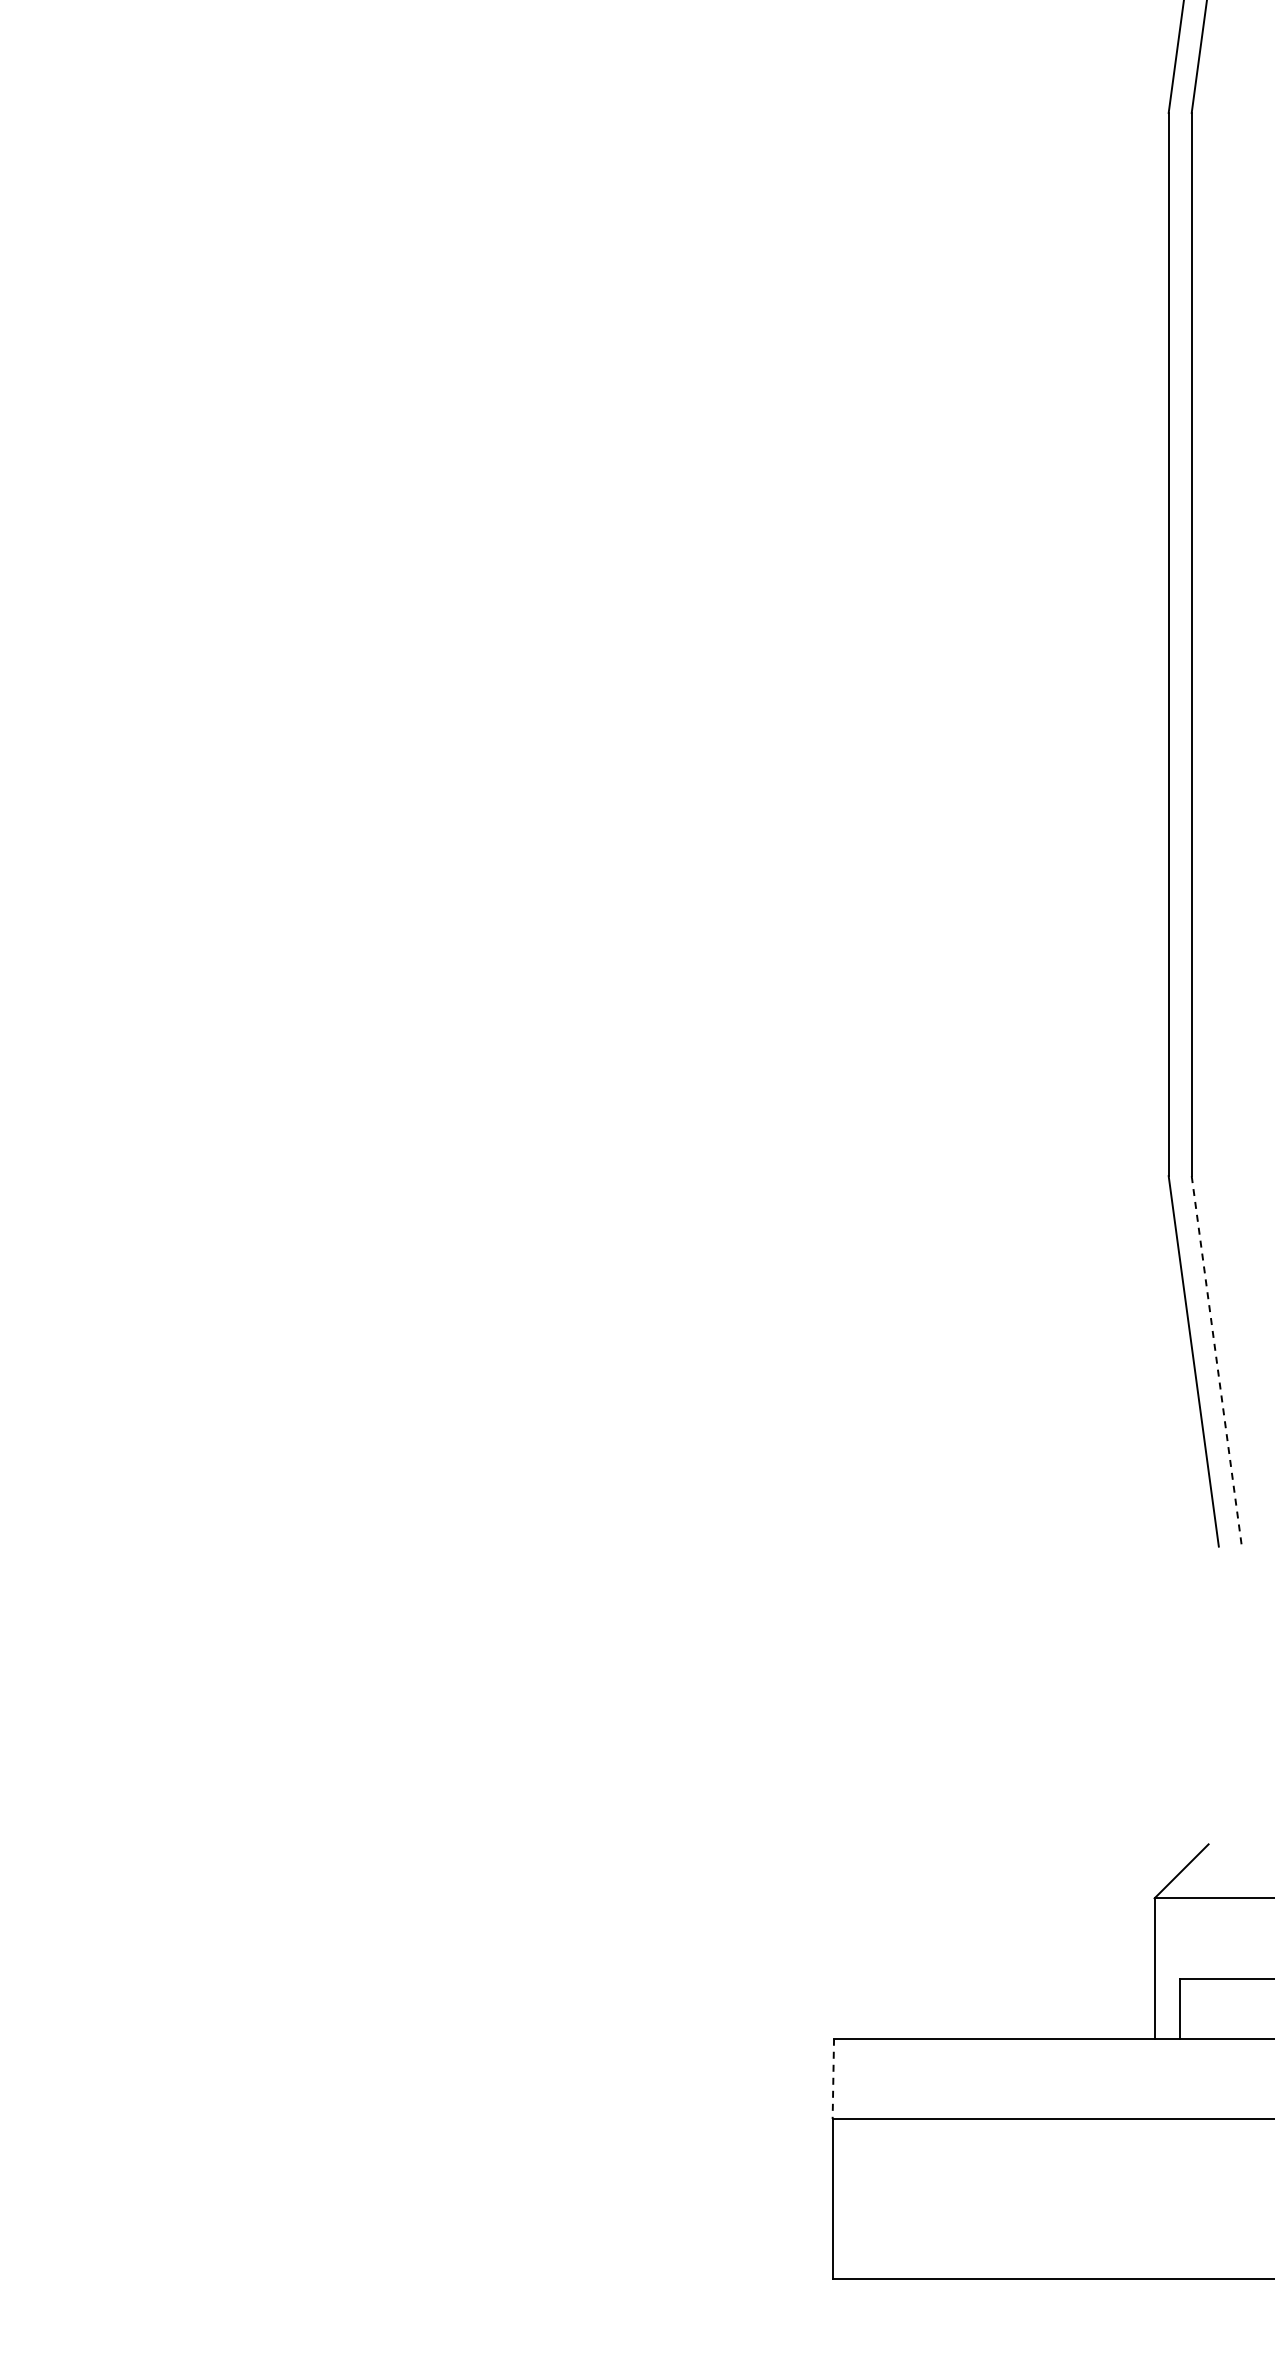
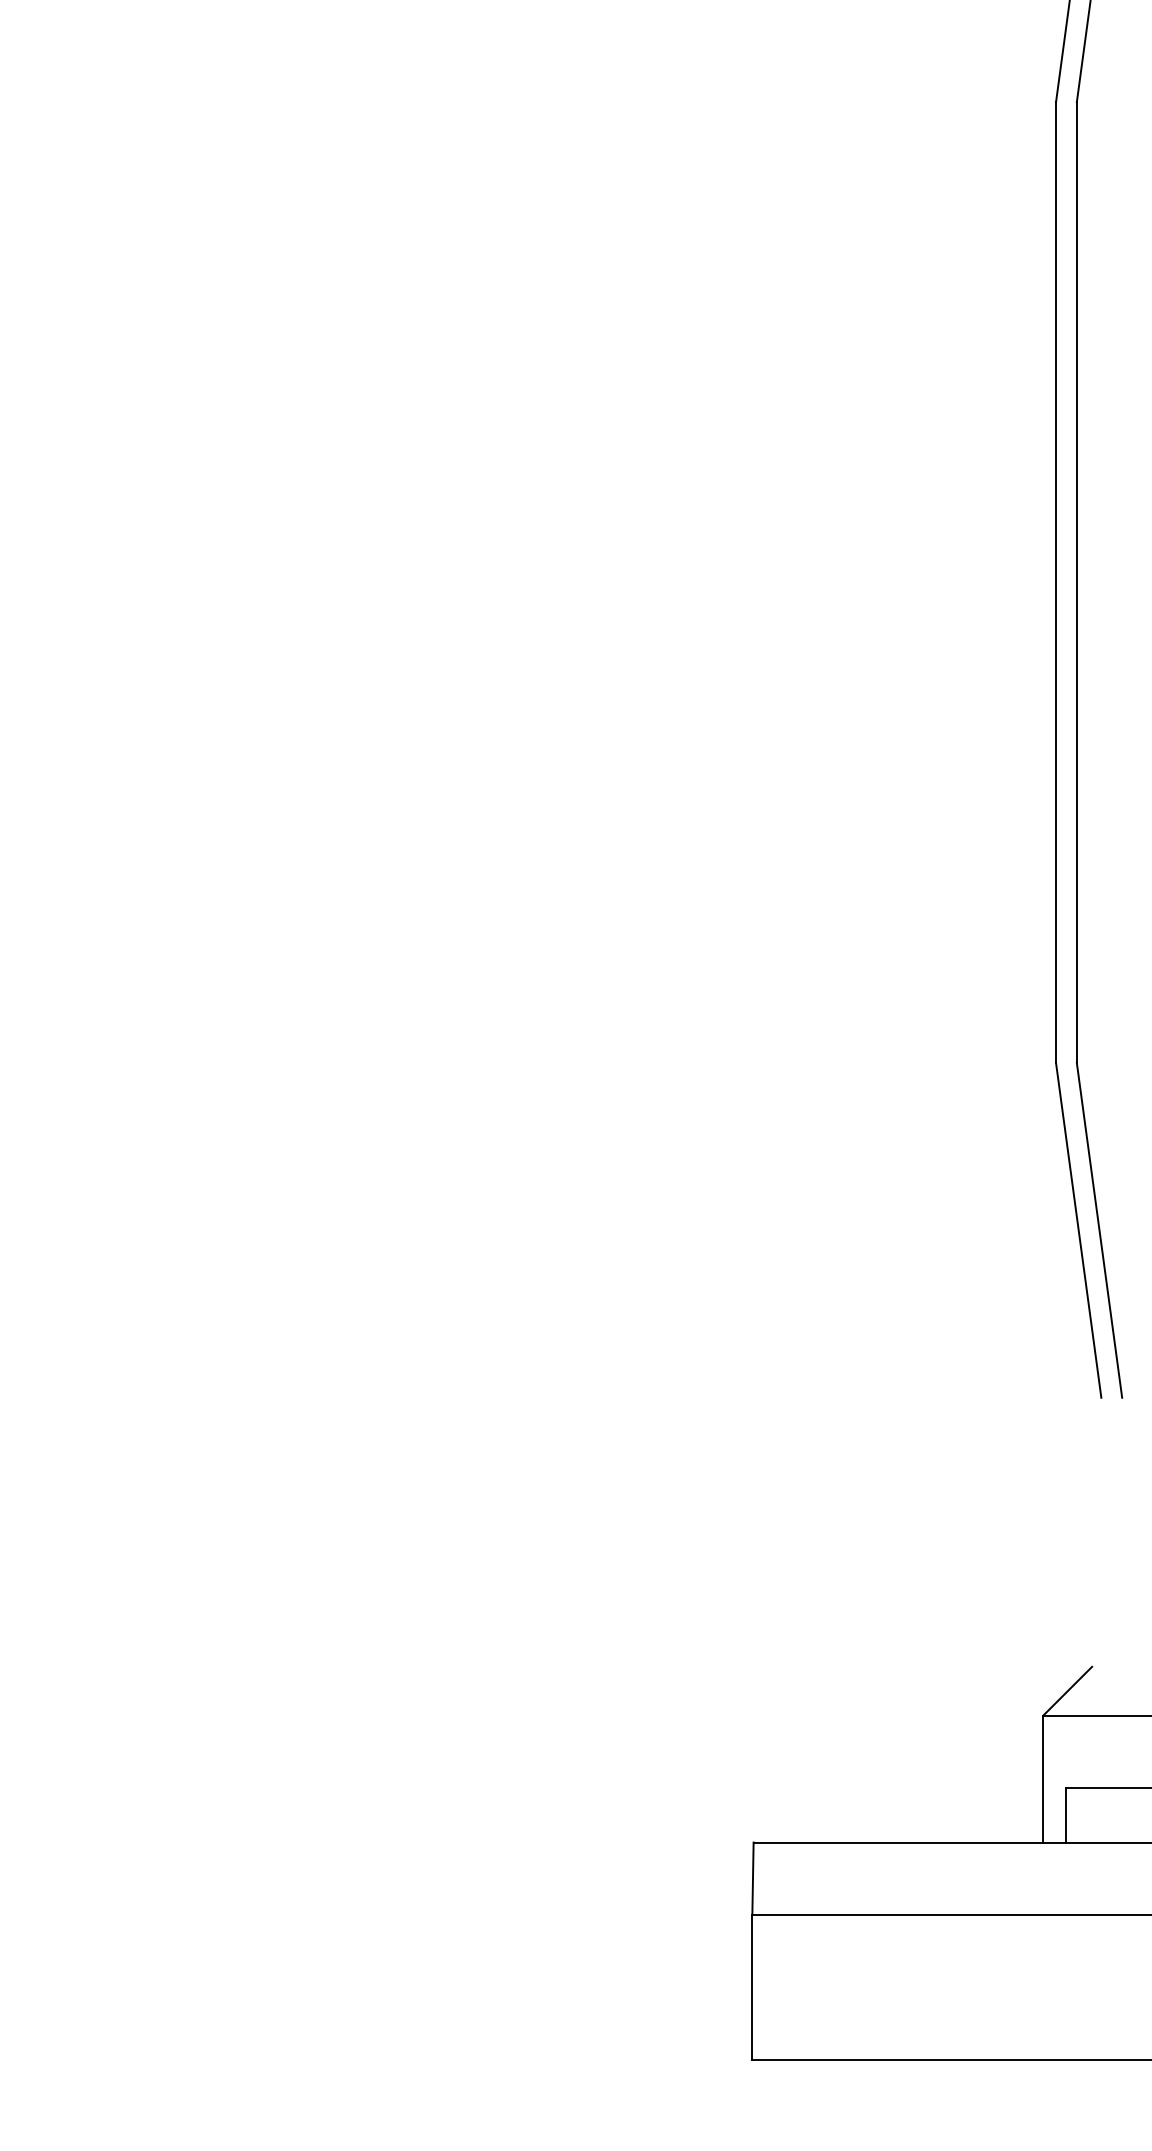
line: (1216, 1361) -> (1099, 1230), dashed -> solid
line: (833, 2079) -> (753, 1879), dashed -> solid

